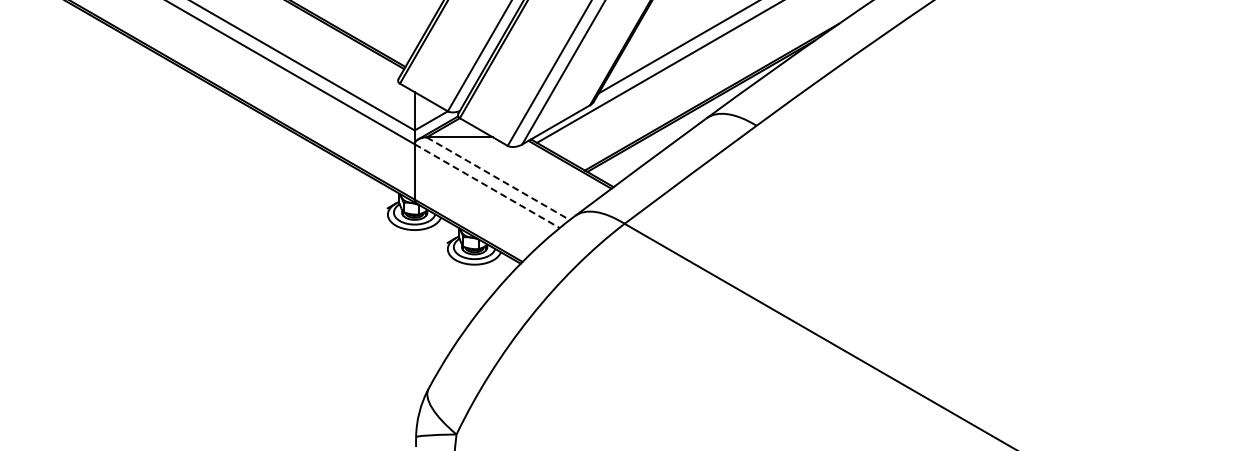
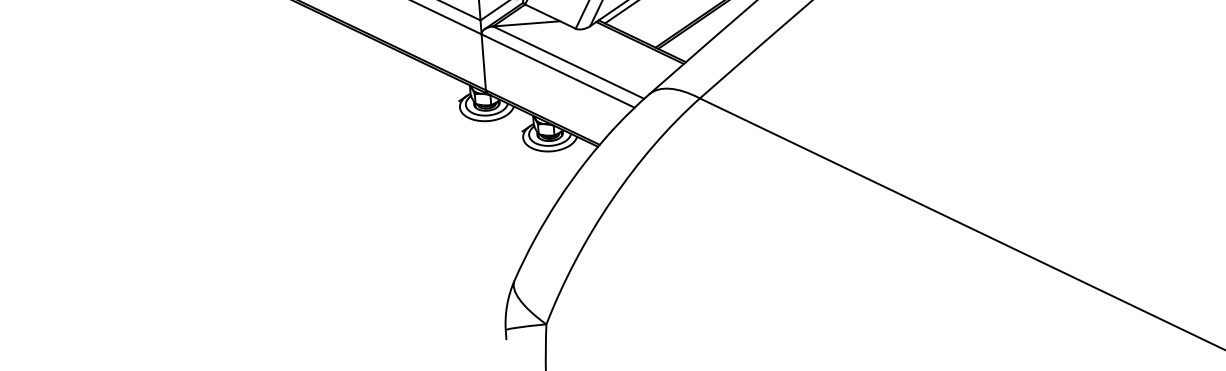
line: (498, 178) -> (568, 62), dashed -> solid
line: (487, 186) -> (558, 71), dashed -> solid

